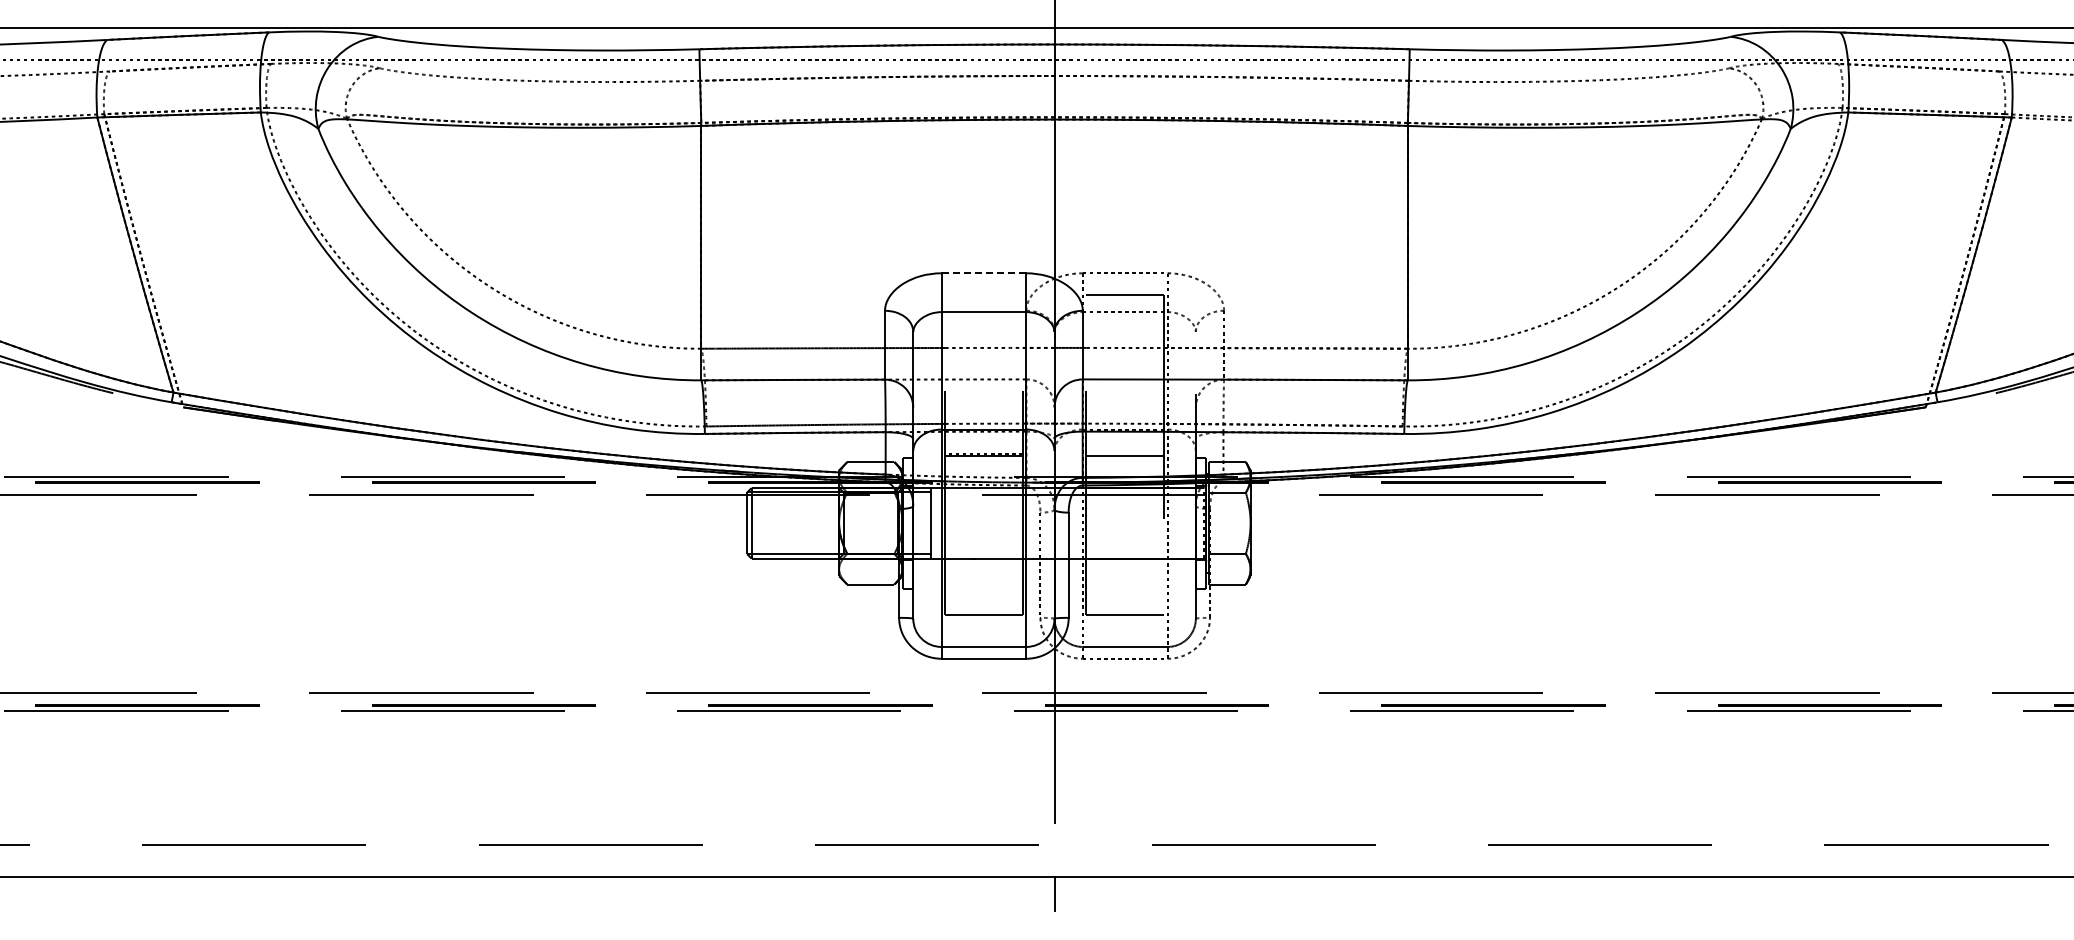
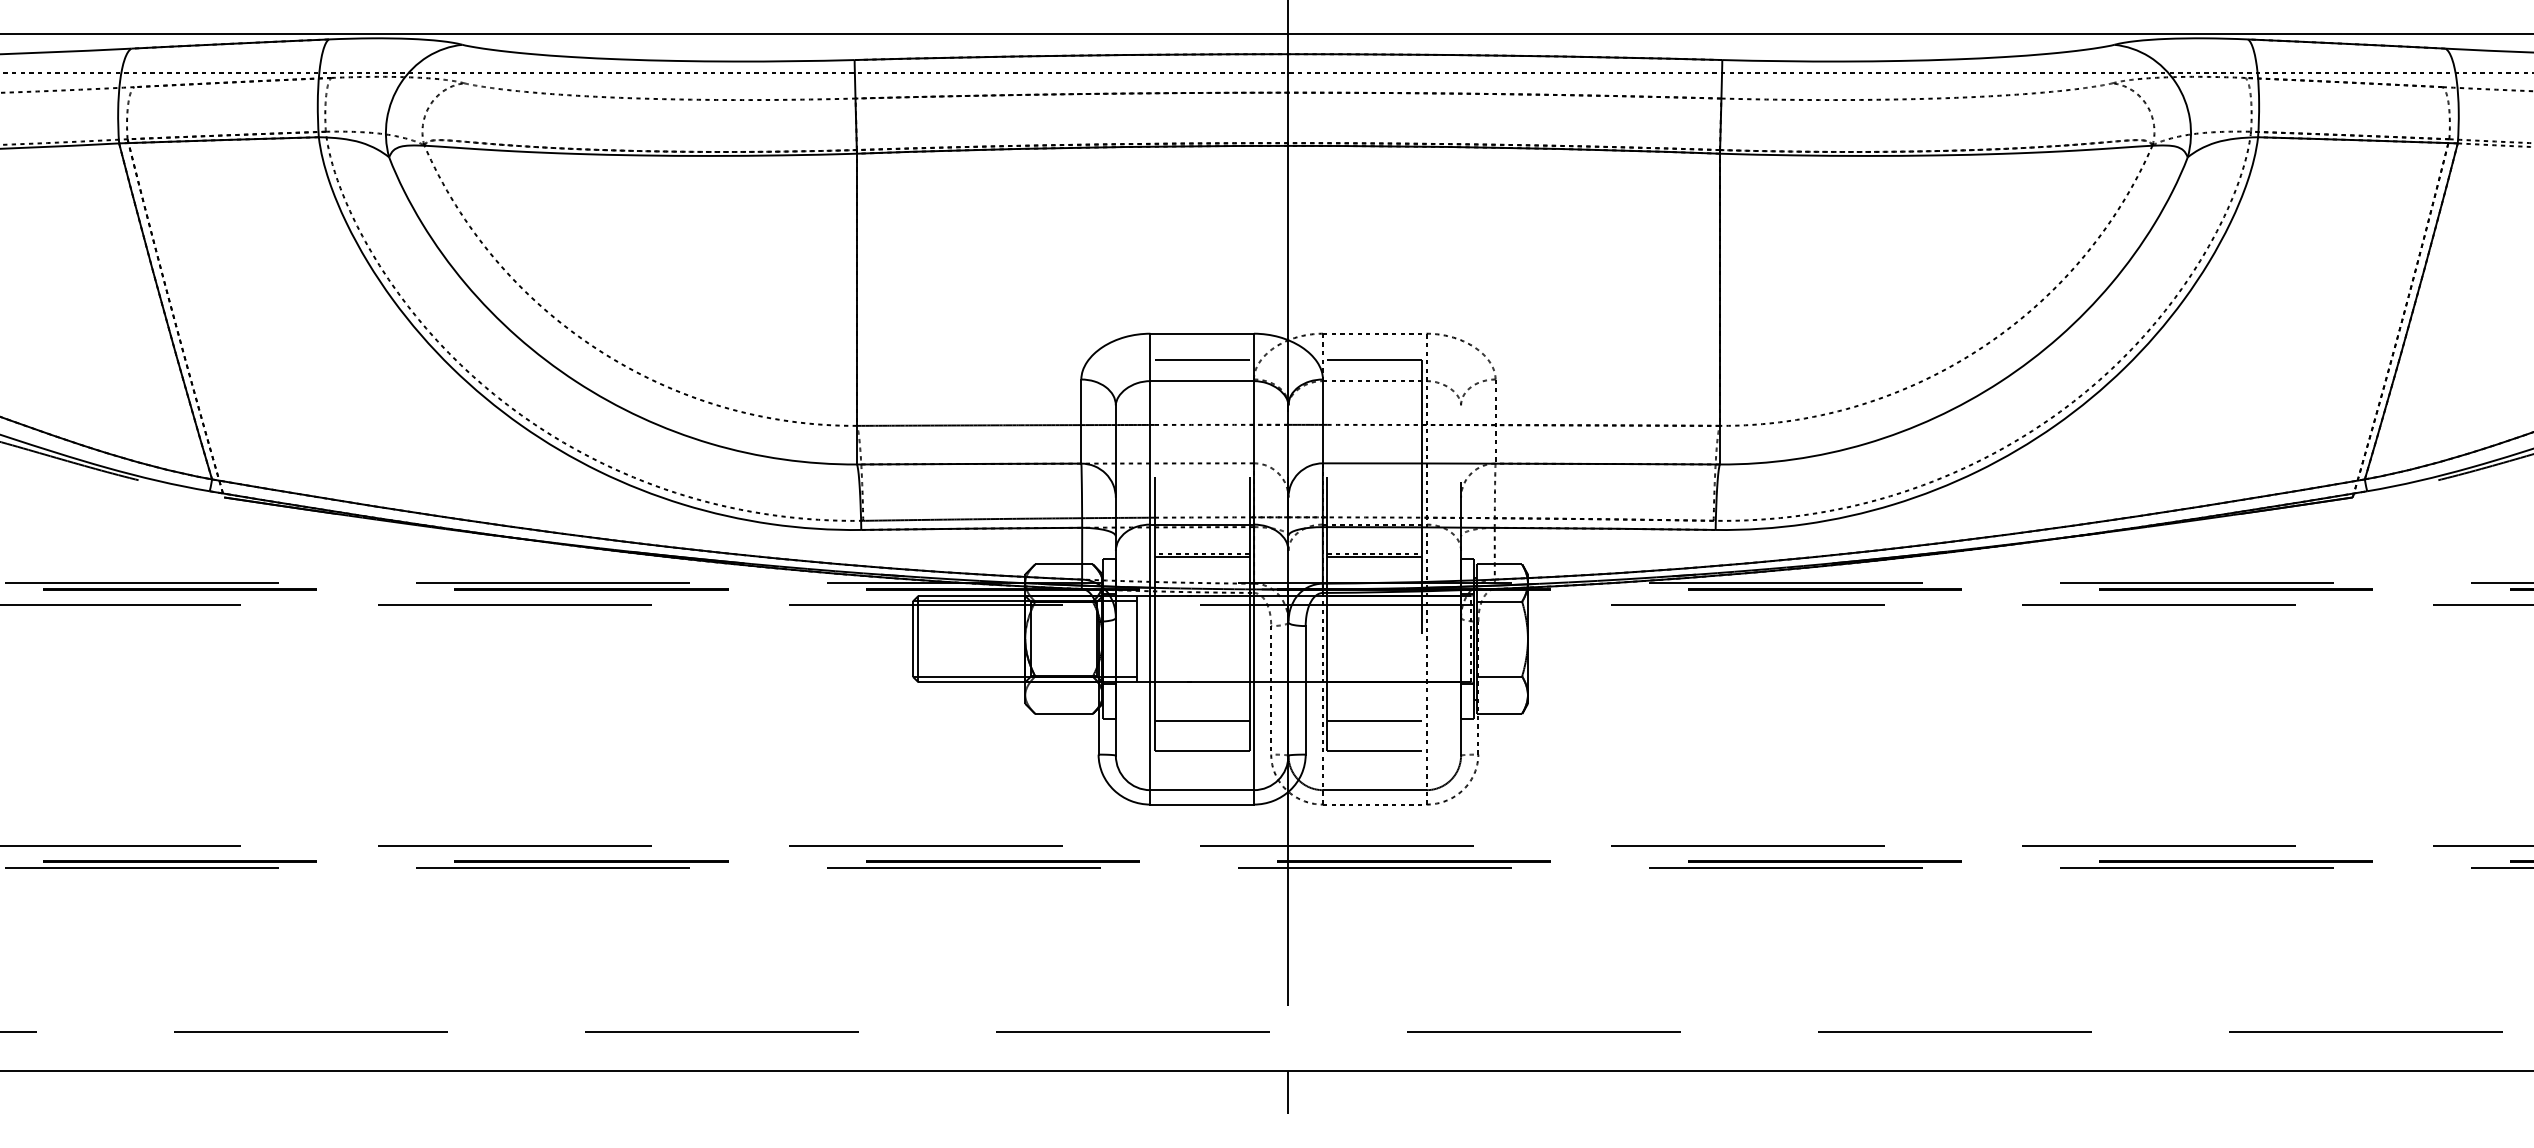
line: (983, 273) -> (1201, 333), dashed -> solid
line: (983, 294) -> (1201, 359), added
line: (1125, 453) -> (1375, 553), added
line: (983, 590) -> (1201, 721), added
line: (1125, 590) -> (1375, 721), added

